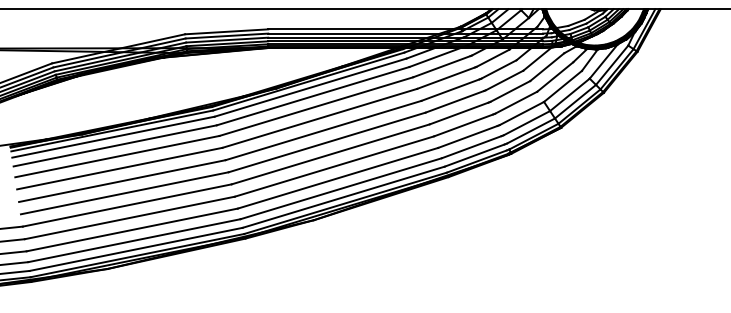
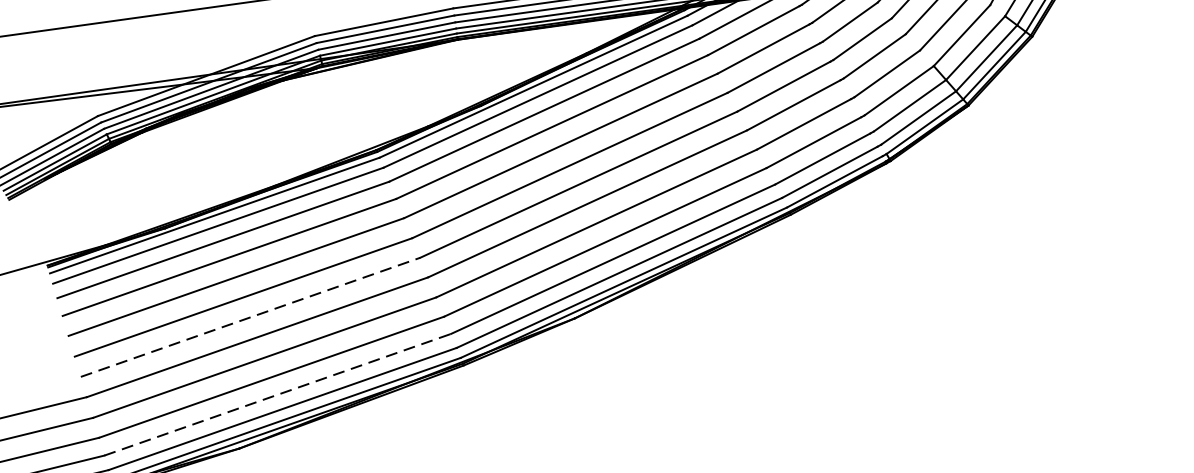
line: (124, 193) -> (250, 317), solid -> dashed
line: (134, 240) -> (277, 394), solid -> dashed

